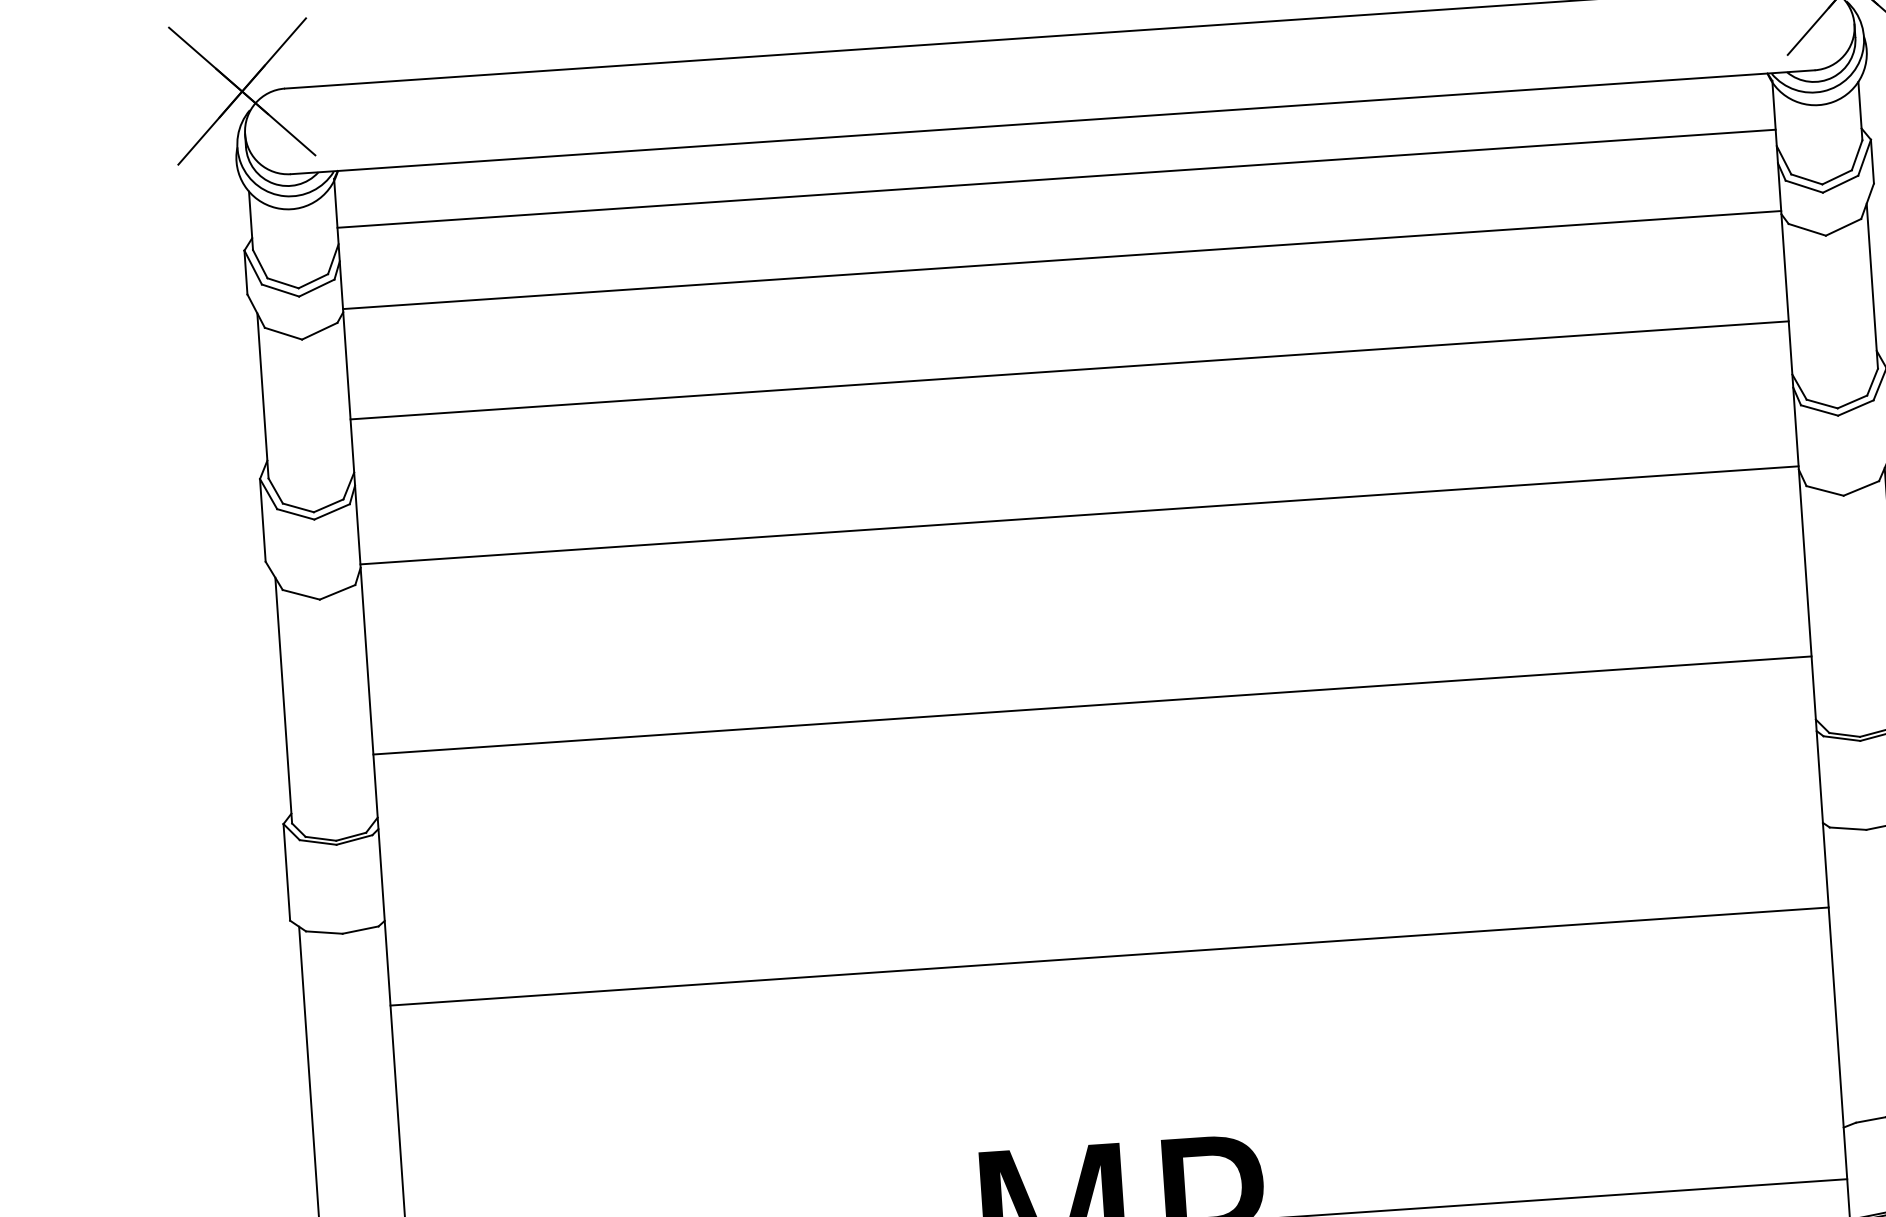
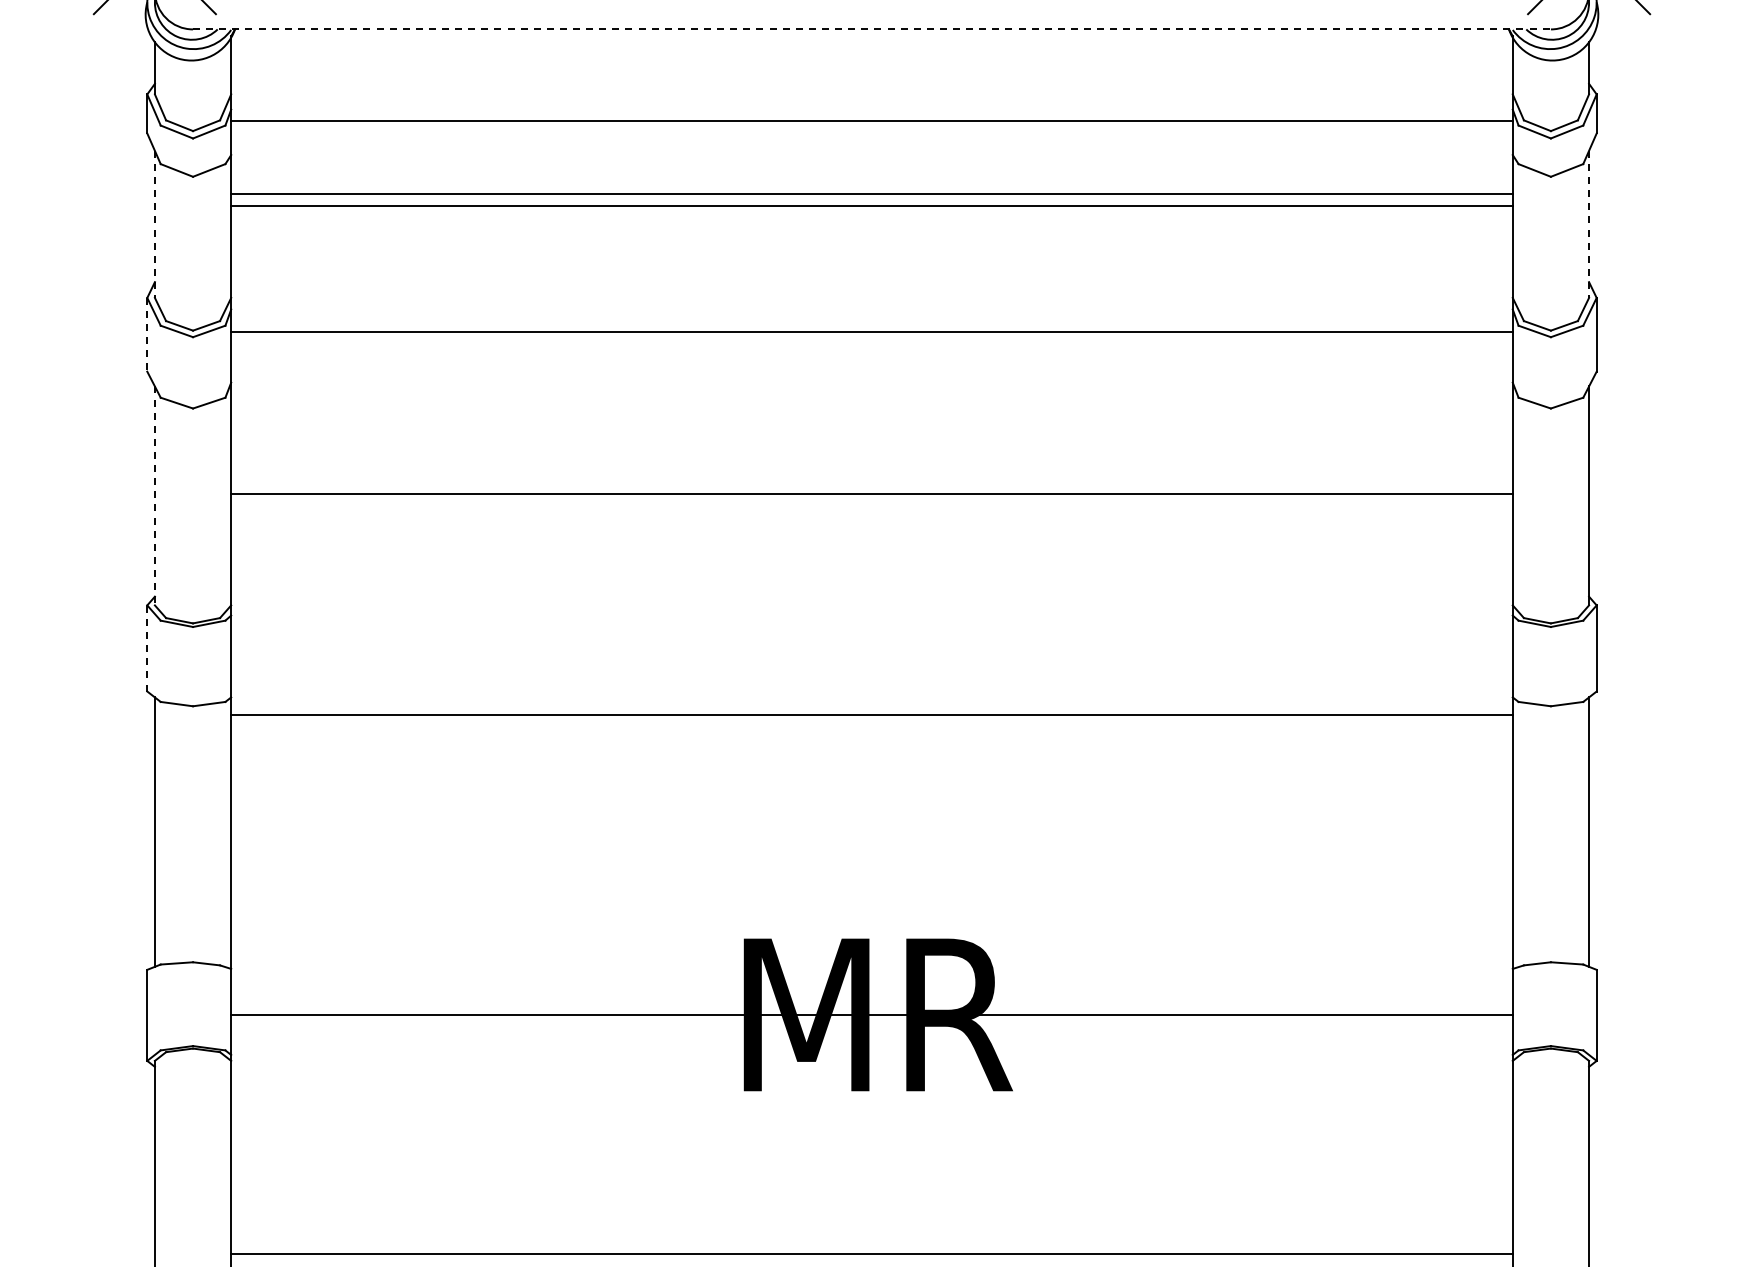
line: (1053, 122) -> (872, 29), solid -> dashed
line: (1056, 178) -> (871, 120), moved
line: (1061, 260) -> (871, 194), moved
line: (1872, 286) -> (1589, 224), solid -> dashed
line: (1069, 370) -> (871, 205), moved
line: (262, 396) -> (154, 224), solid -> dashed
line: (1078, 515) -> (871, 331), moved
line: (263, 520) -> (147, 334), solid -> dashed
line: (283, 701) -> (154, 496), solid -> dashed
line: (1091, 705) -> (871, 494), moved
line: (286, 871) -> (147, 647), solid -> dashed
line: (1109, 956) -> (871, 714), moved

